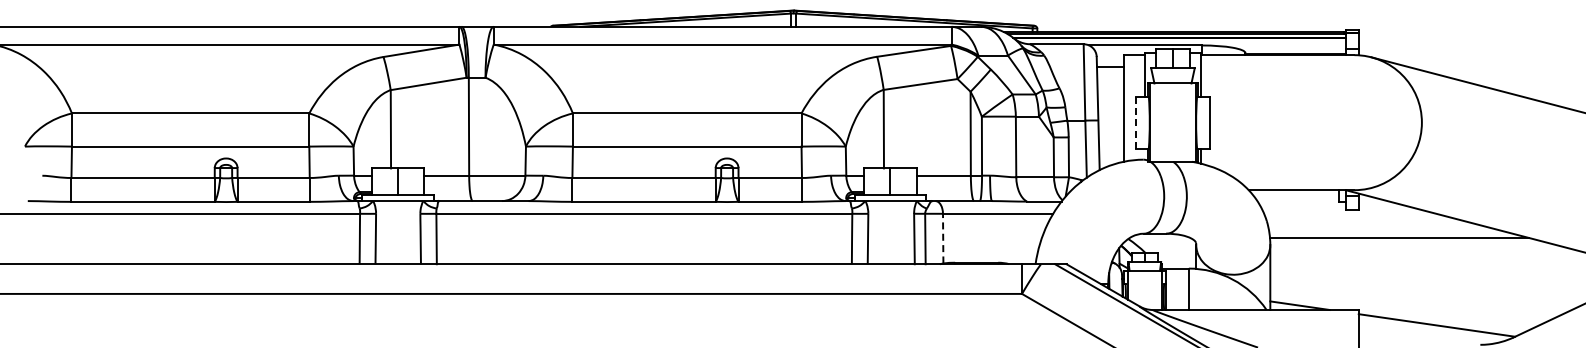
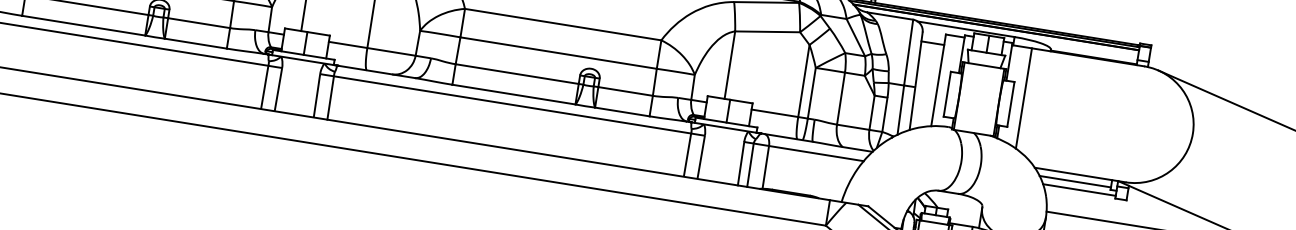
line: (1223, 113) -> (1023, 98), added
line: (1135, 123) -> (946, 94), dashed -> solid
line: (1296, 198) -> (1074, 181), added
line: (1303, 207) -> (1079, 190), added
line: (943, 238) -> (766, 167), dashed -> solid

